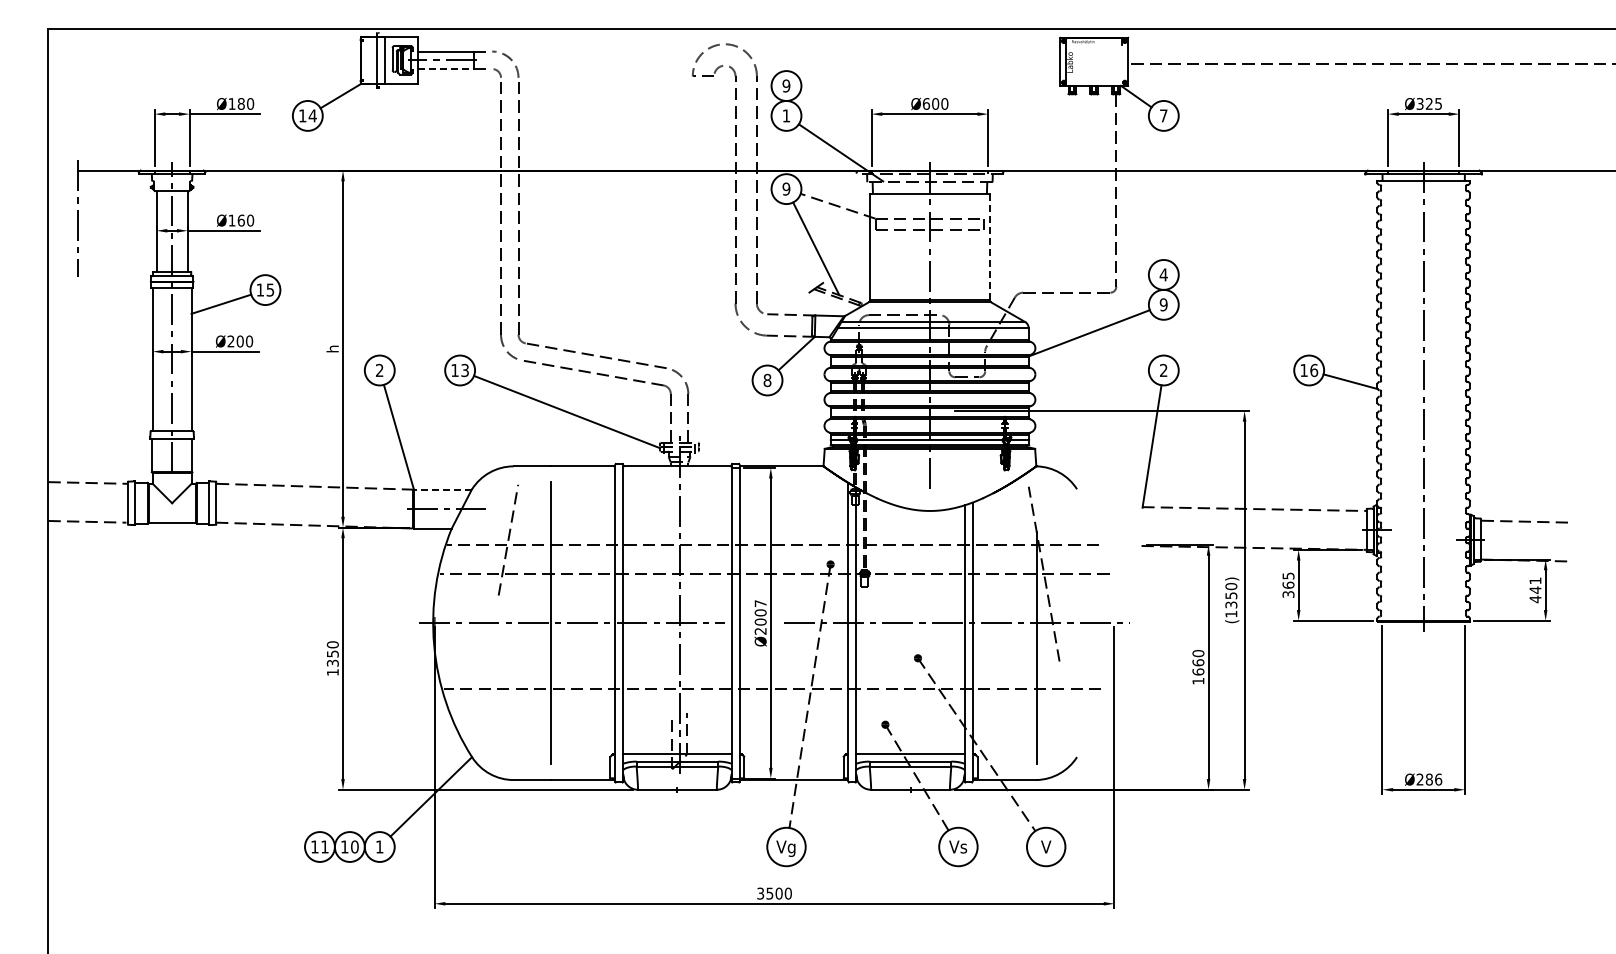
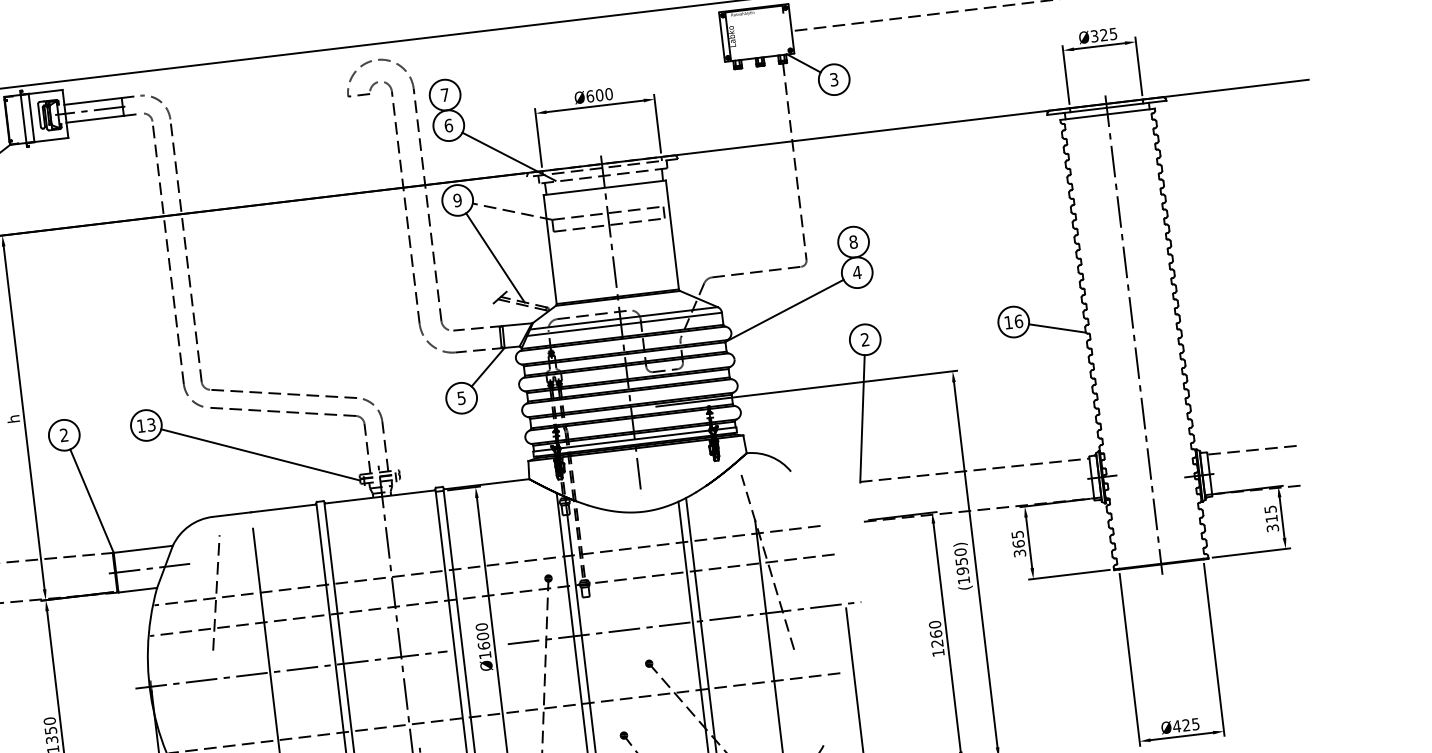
line: (446, 69) -> (95, 119), dashed -> solid
text: (786, 85) -> (445, 94), 9 -> 7
text: (786, 115) -> (448, 125), 1 -> 6
text: (1163, 115) -> (833, 79), 7 -> 3
line: (989, 247) -> (672, 235), dashed -> solid
text: (1163, 274) -> (853, 241), 4 -> 8
text: (1163, 304) -> (856, 272), 9 -> 4
text: (767, 379) -> (461, 397), 8 -> 5
line: (442, 489) -> (142, 549), dashed -> solid
text: (1535, 590) -> (1271, 519), 441 -> 315
text: (1231, 604) -> (962, 570), (1350) -> (1950)
text: (760, 617) -> (483, 641), Ø2007 -> Ø1600
text: (1198, 671) -> (937, 643), 1660 -> 1260
text: (1429, 779) -> (1186, 725), Ø286 -> Ø425

